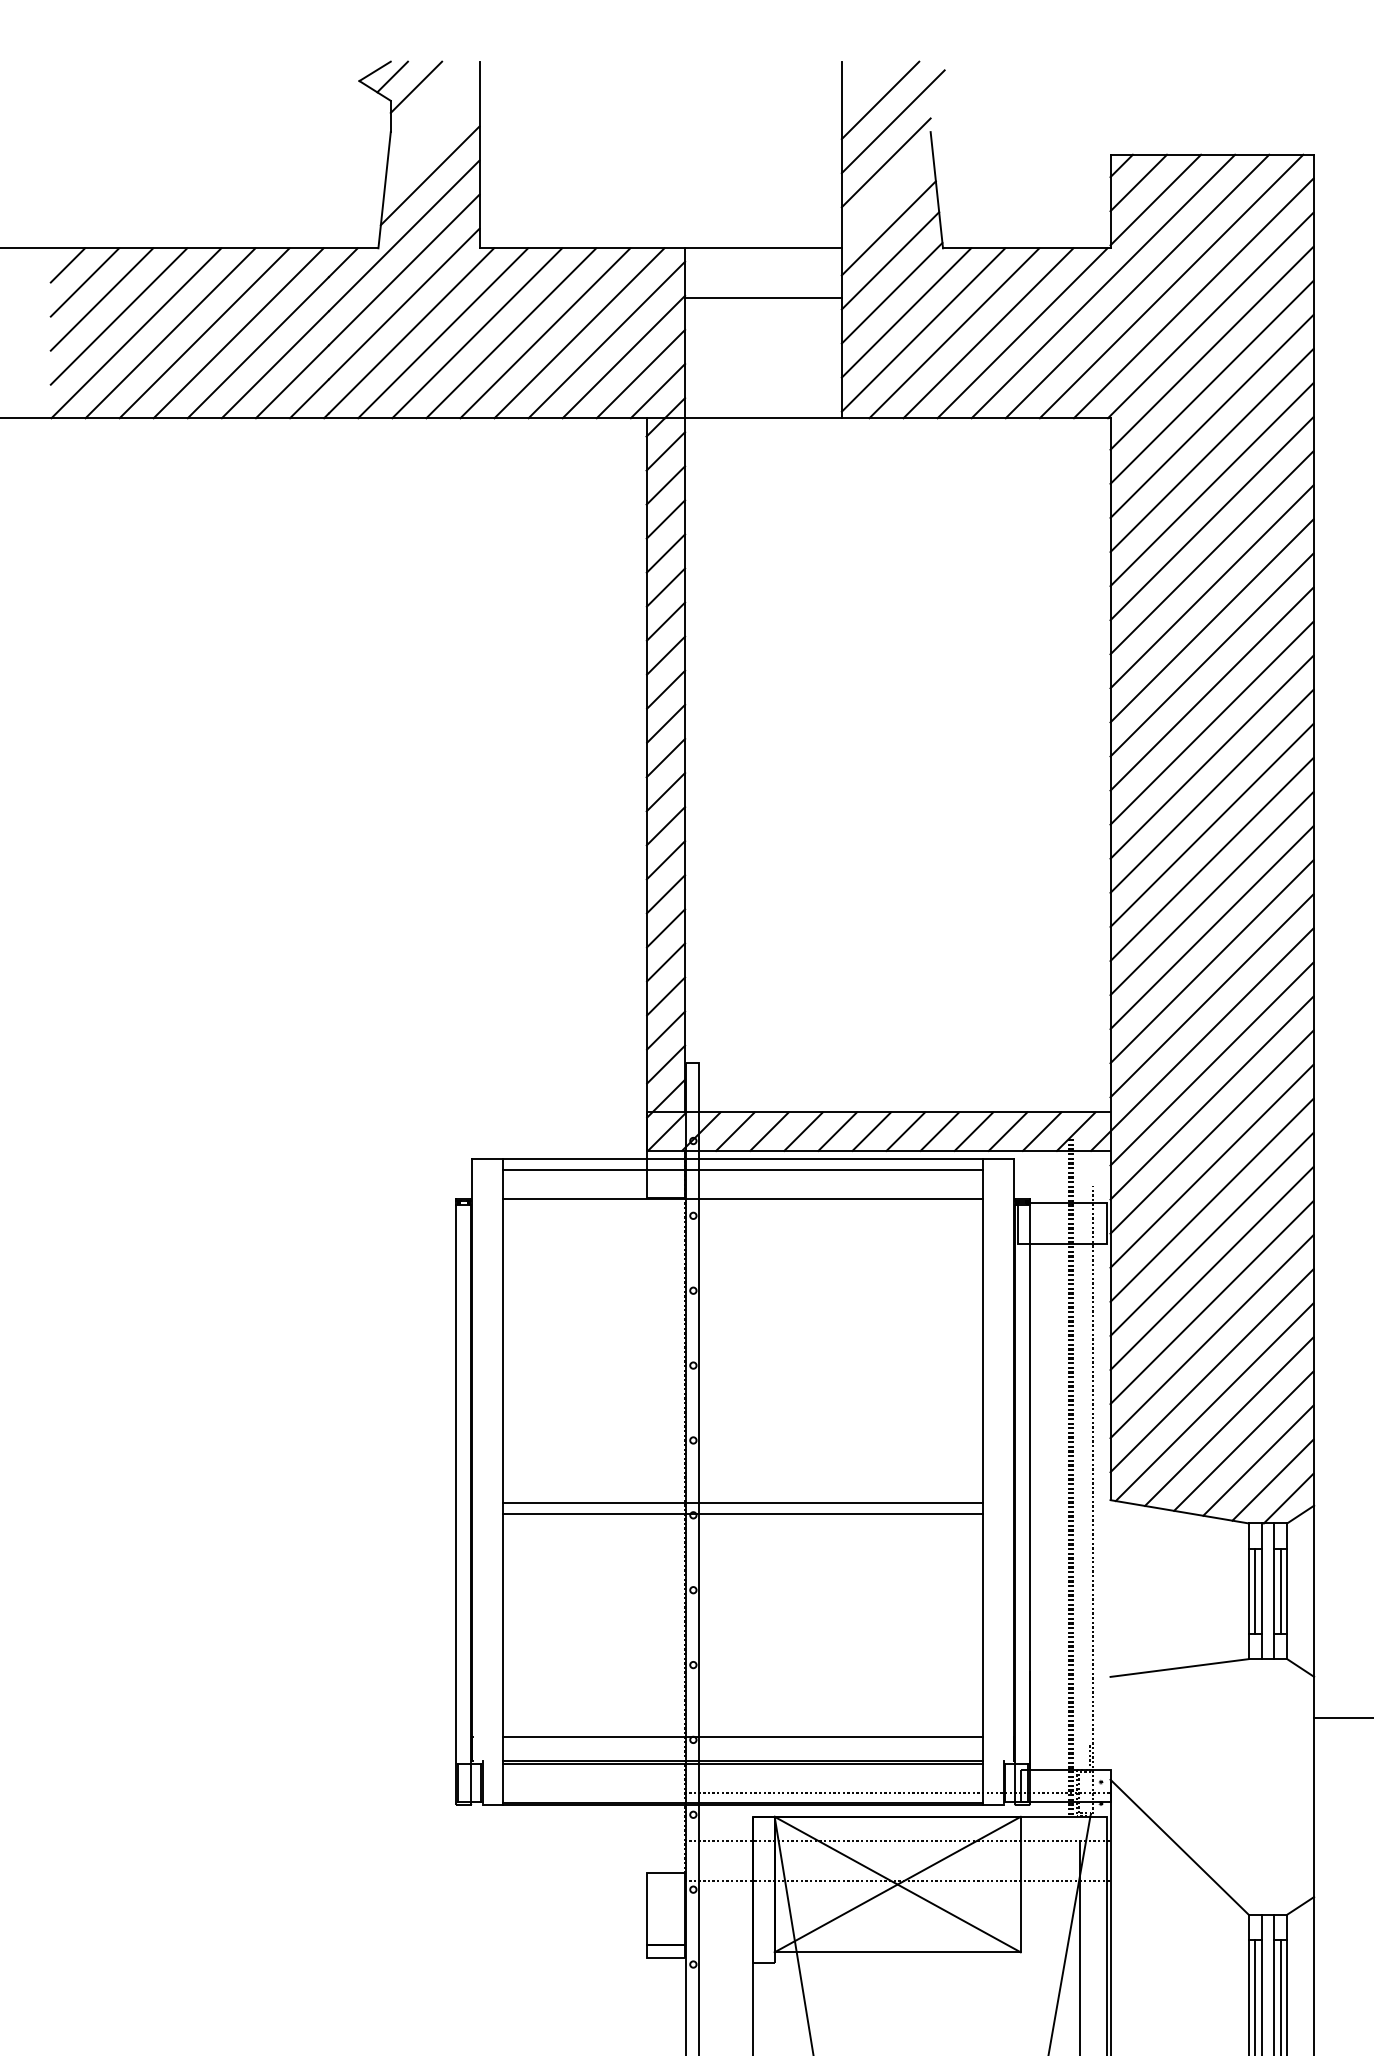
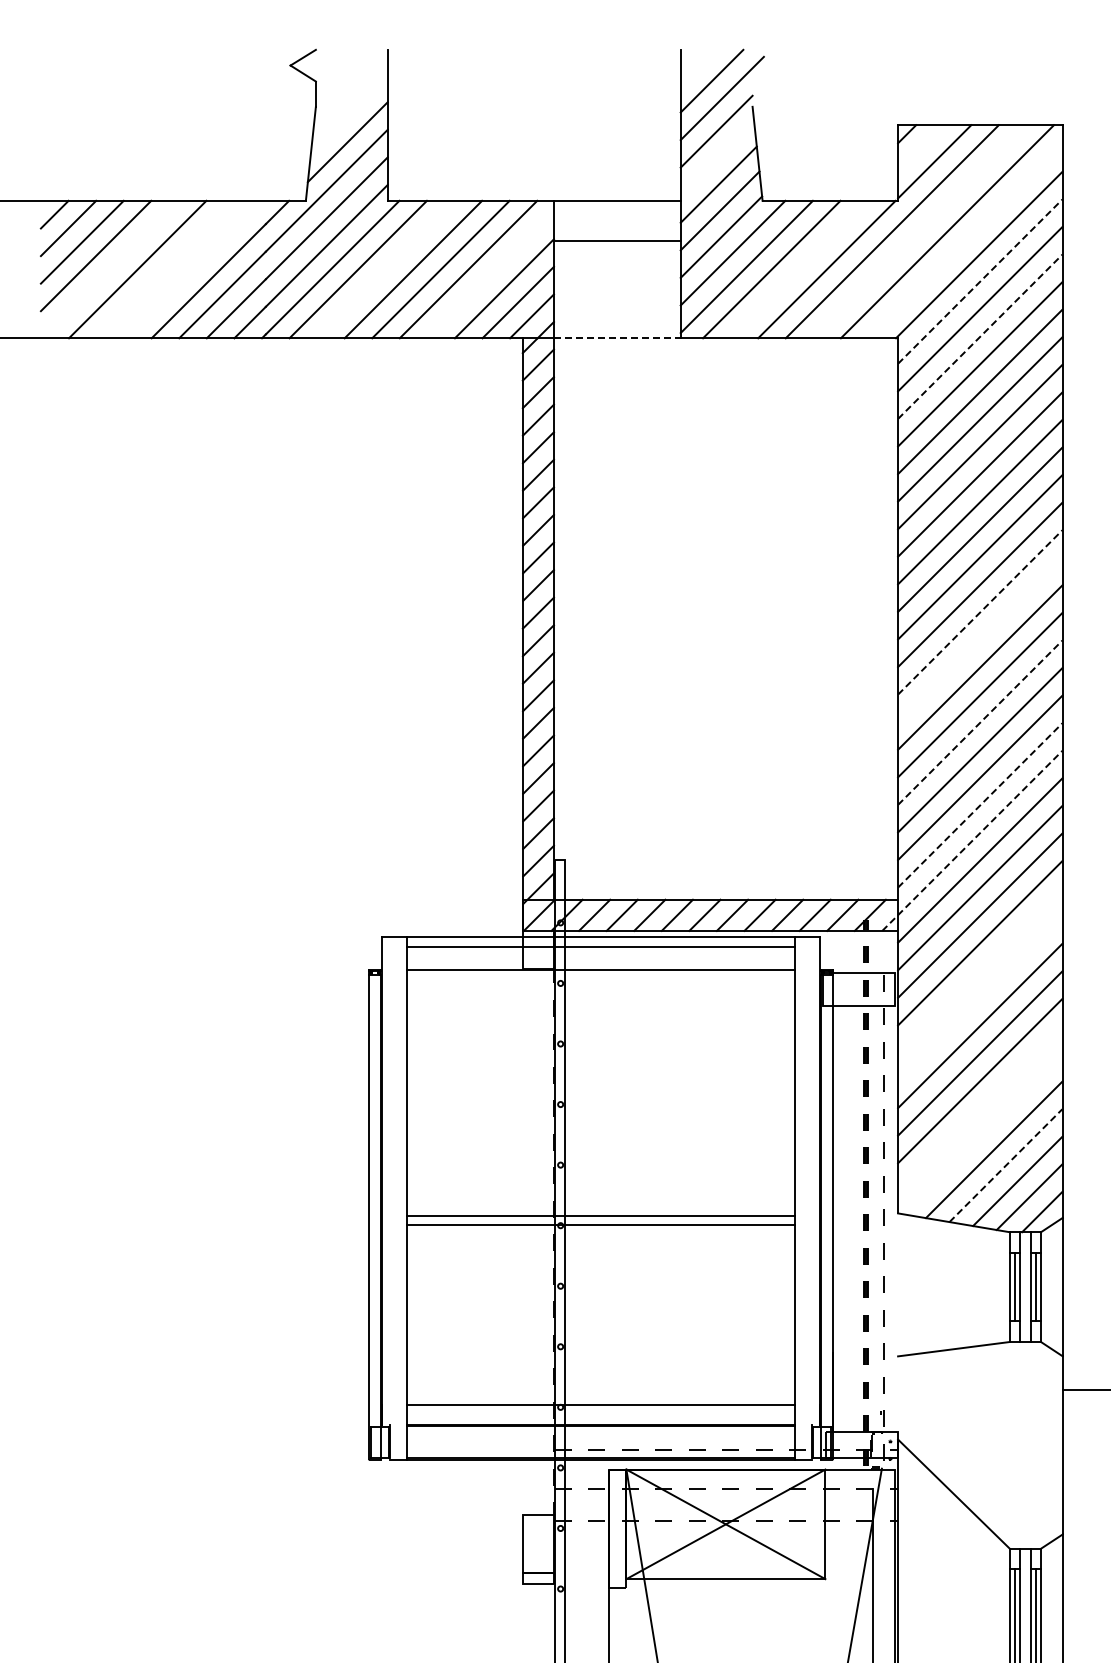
line: (392, 76) -> (317, 61), removed
line: (416, 87) -> (336, 70), removed
line: (1138, 182) -> (920, 147), removed
line: (1137, 286) -> (919, 231), removed
line: (1193, 298) -> (965, 241), removed
line: (135, 333) -> (109, 269), removed
line: (204, 333) -> (165, 269), removed
line: (238, 333) -> (192, 269), removed
line: (476, 333) -> (385, 269), removed
line: (988, 333) -> (799, 269), removed
line: (606, 339) -> (490, 274), removed
line: (1212, 348) -> (980, 281), solid -> dashed
line: (1212, 416) -> (980, 336), solid -> dashed
line: (763, 418) -> (617, 338), solid -> dashed
line: (1212, 757) -> (980, 612), solid -> dashed
line: (1212, 790) -> (980, 639), removed
line: (1212, 893) -> (980, 722), solid -> dashed
line: (1212, 995) -> (980, 805), solid -> dashed
line: (1202, 1039) -> (972, 840), solid -> dashed
line: (1212, 1199) -> (980, 970), removed
line: (1212, 1234) -> (980, 998), removed
line: (1212, 1370) -> (980, 1108), removed
line: (1214, 1402) -> (982, 1134), removed
line: (1243, 1440) -> (1005, 1165), solid -> dashed

